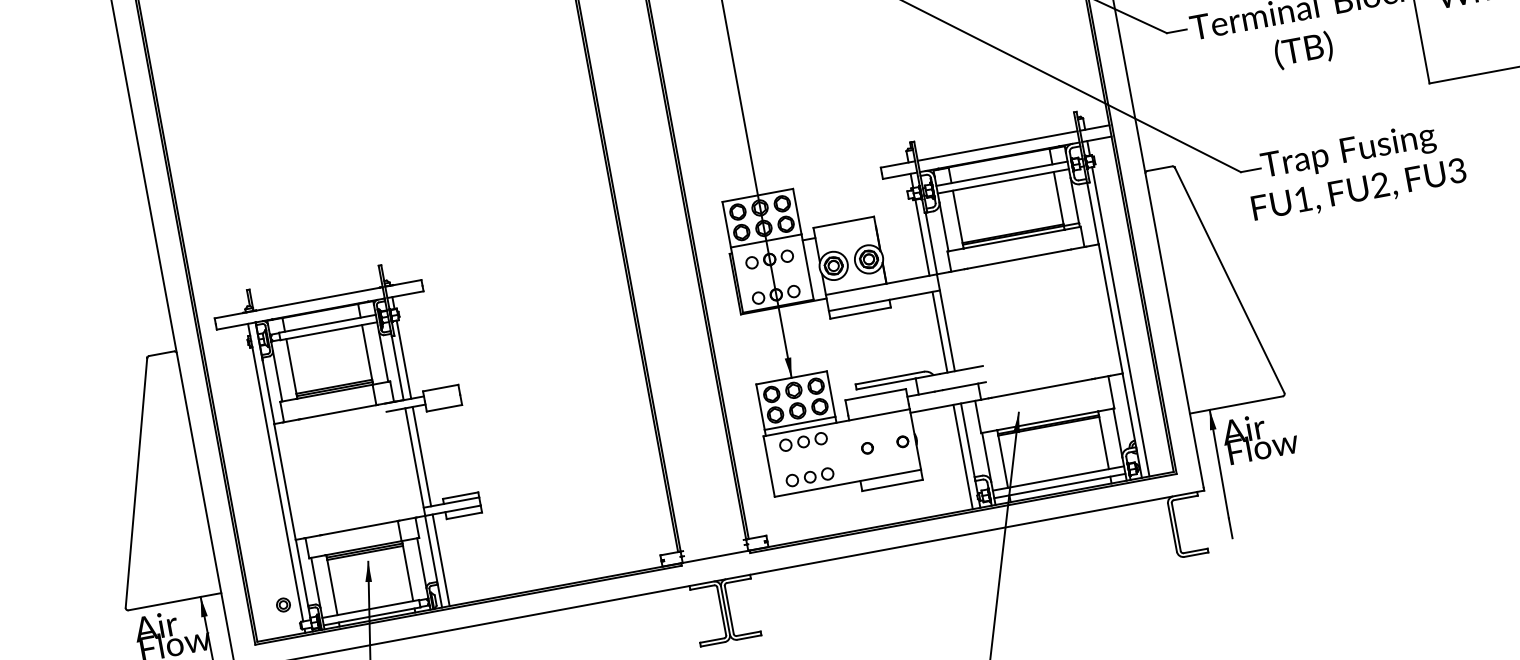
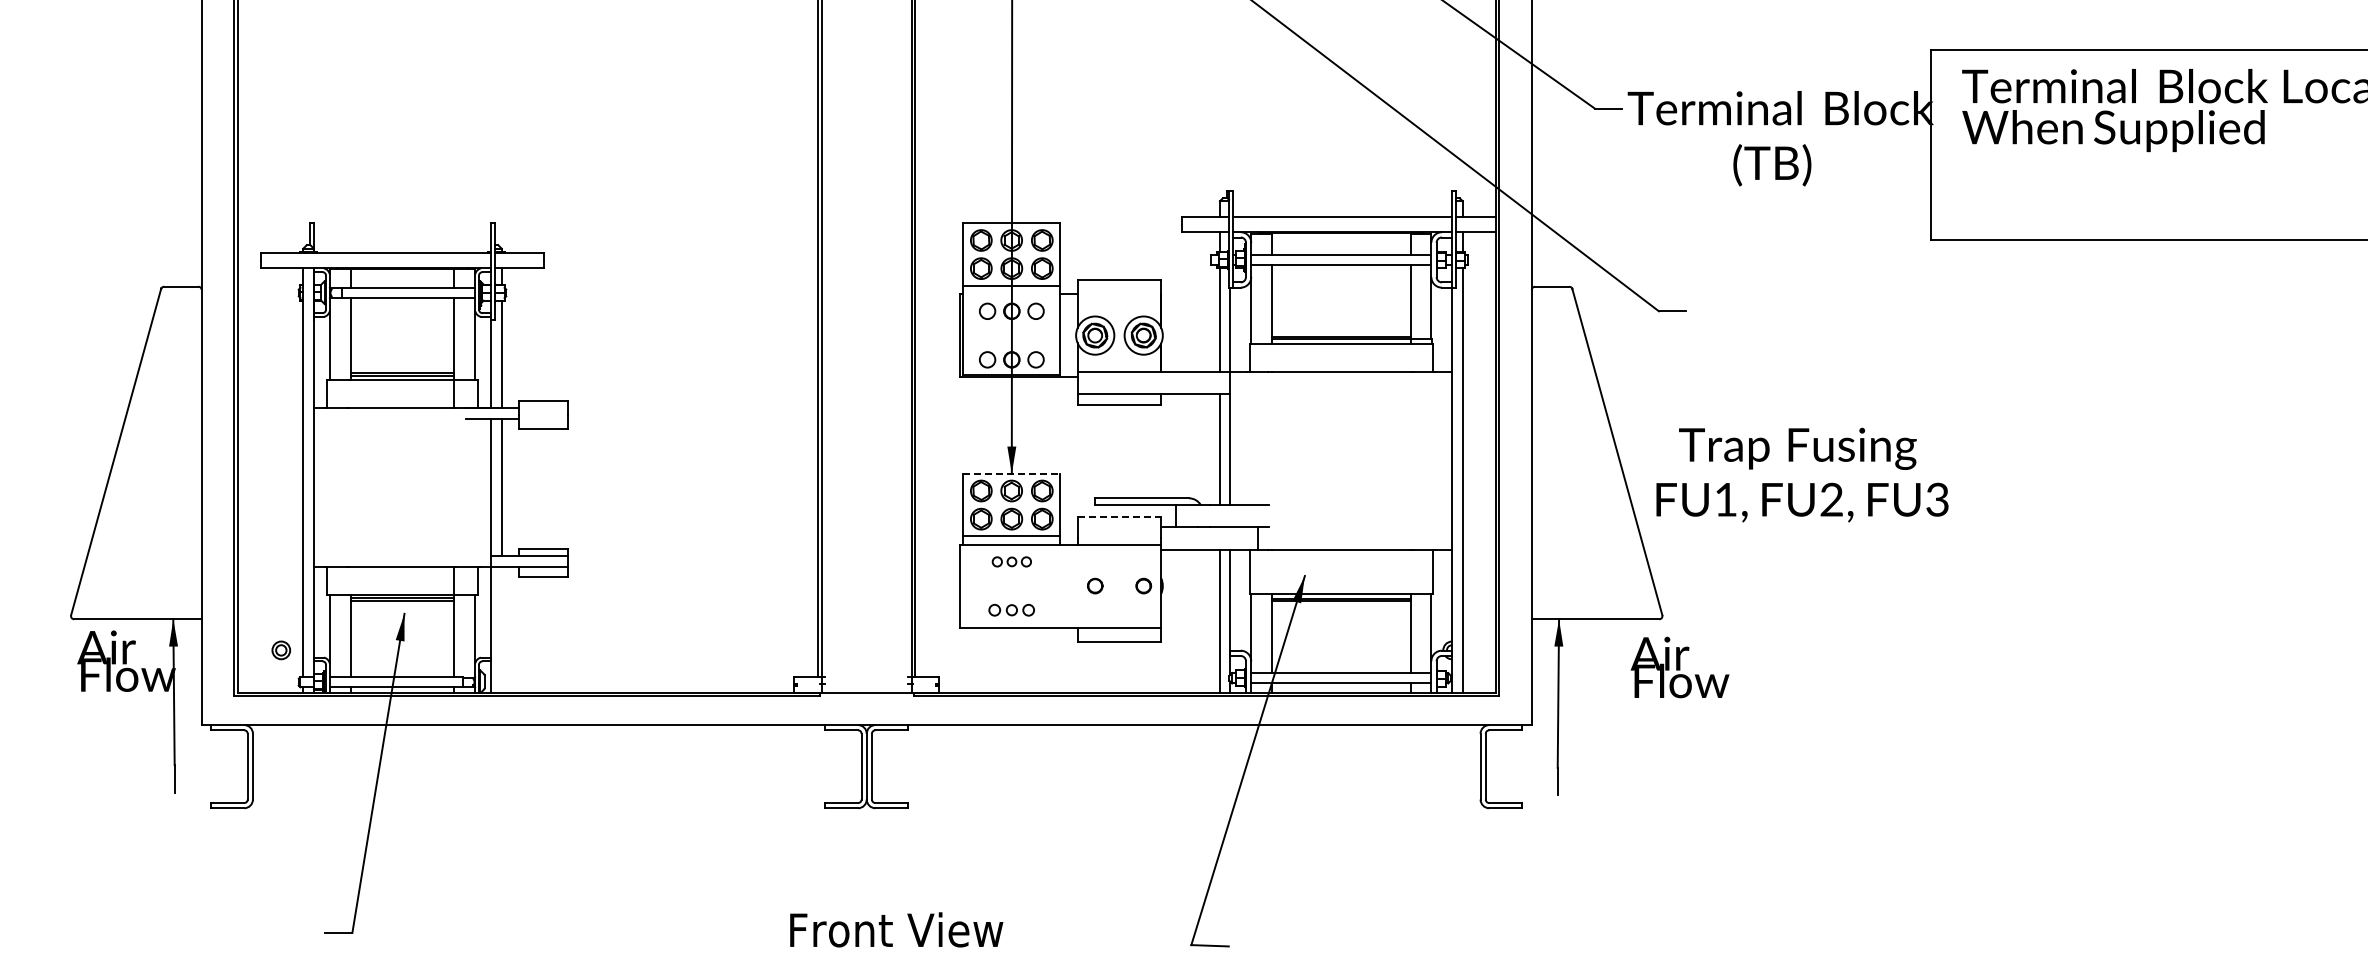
text: (1355, 170) -> (1802, 474), moved
line: (792, 377) -> (1012, 473), solid -> dashed
line: (875, 394) -> (1119, 516), solid -> dashed
text: (1259, 437) -> (1679, 667), moved
part: (803, 441) -> (1011, 561), size x0.6
part: (809, 476) -> (1011, 609), size x0.7
line: (441, 560) -> (501, 629), removed

